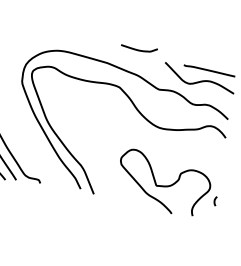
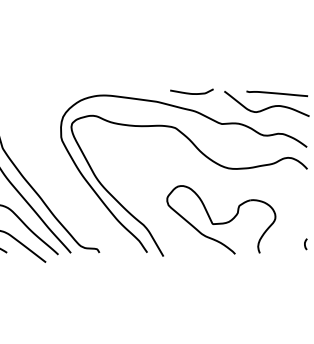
curve: (138, 49) -> (190, 92), moved
part: (164, 182) -> (221, 219), moved

